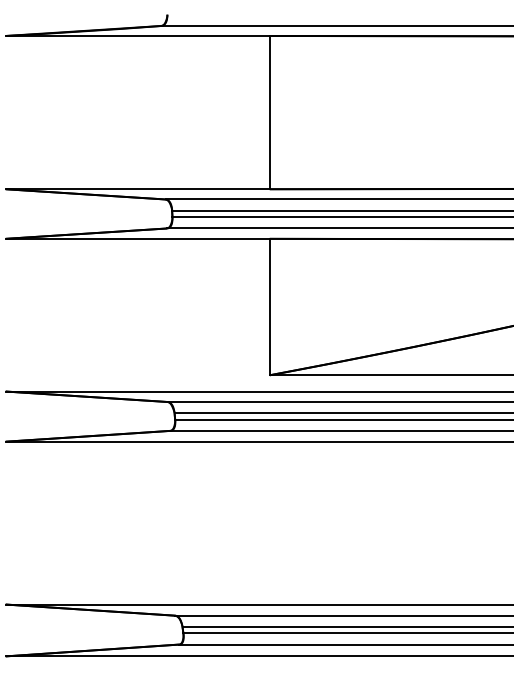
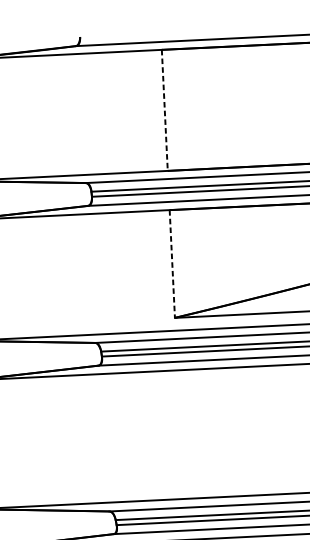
line: (269, 112) -> (164, 110), solid -> dashed
line: (269, 307) -> (172, 264), solid -> dashed

